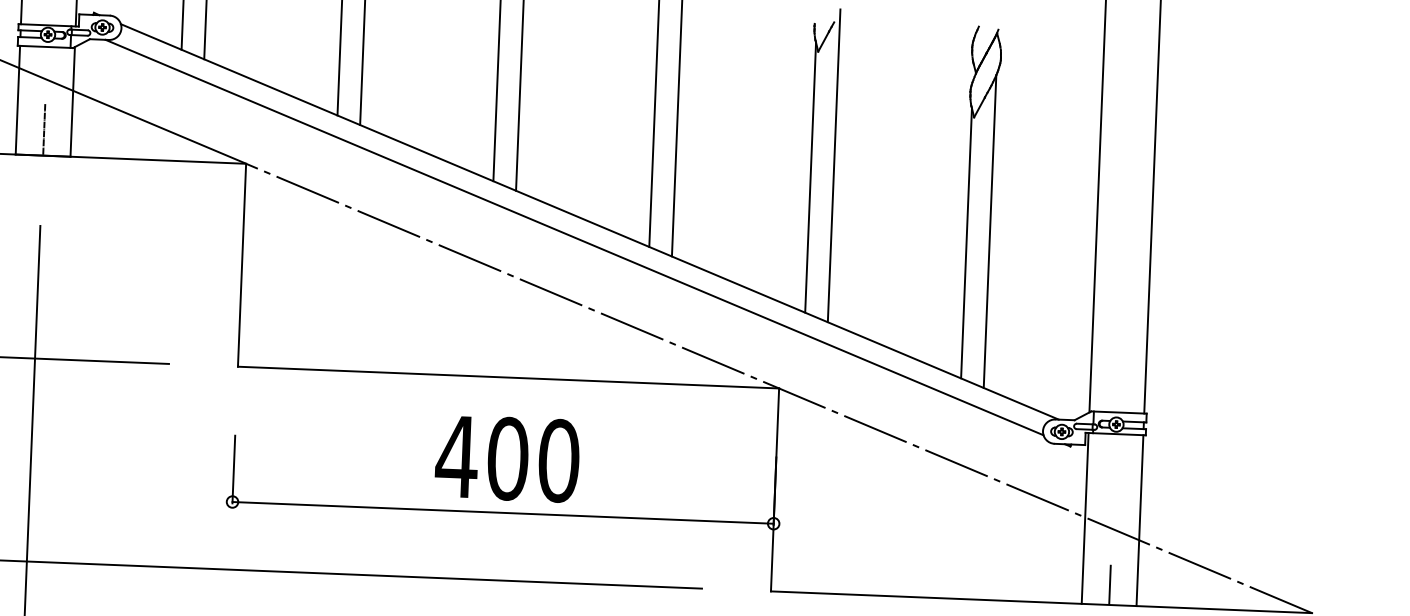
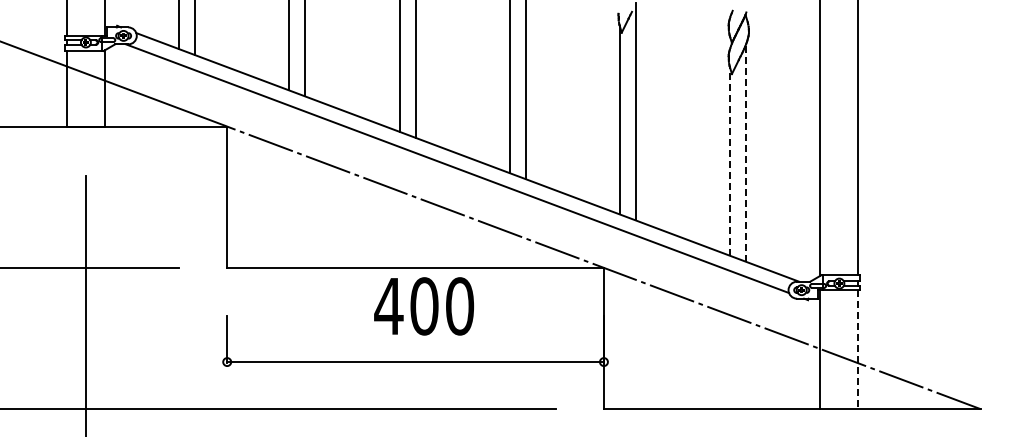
line: (43, 129) -> (85, 108), removed
line: (990, 230) -> (746, 152), solid -> dashed
line: (967, 242) -> (730, 161), solid -> dashed
text: (506, 458) -> (423, 306), moved
line: (1140, 521) -> (858, 350), solid -> dashed
line: (1110, 585) -> (839, 395), removed

